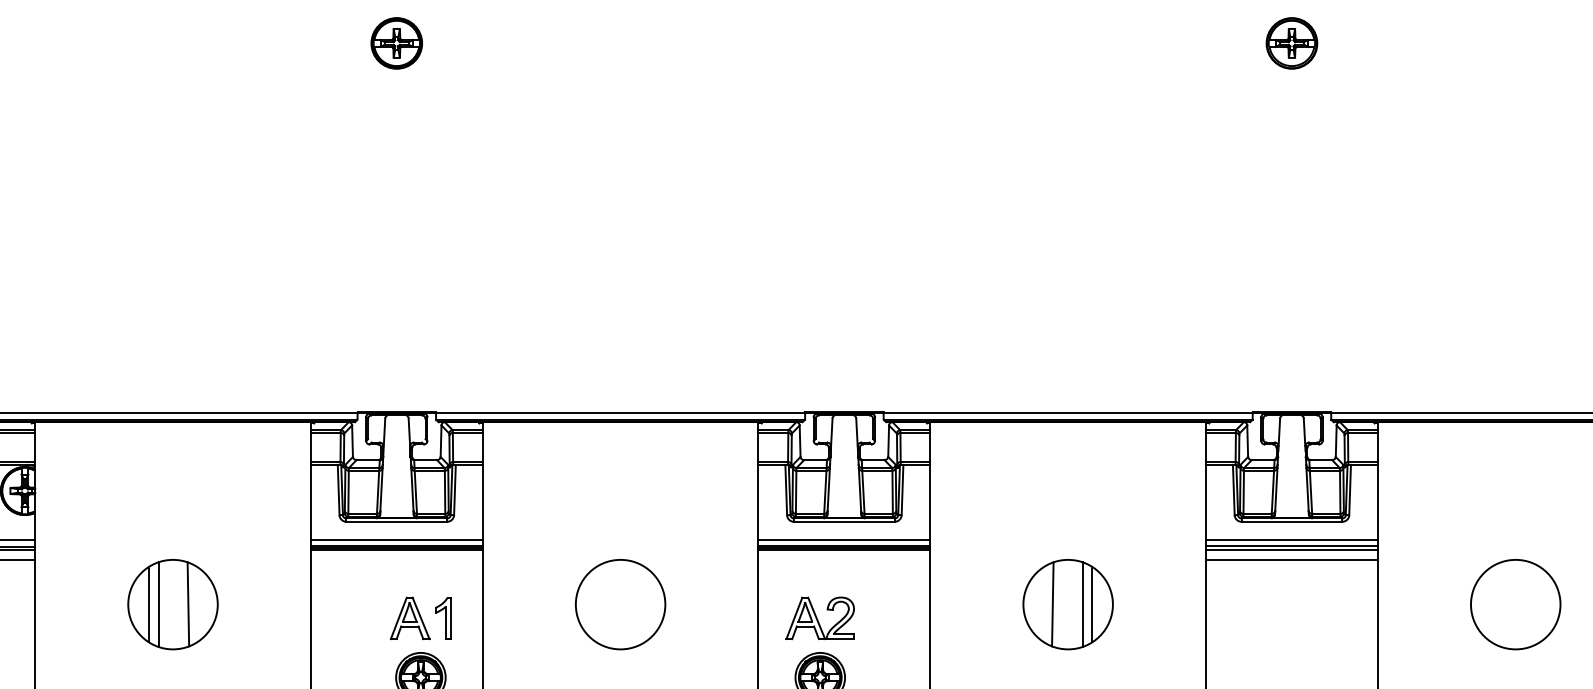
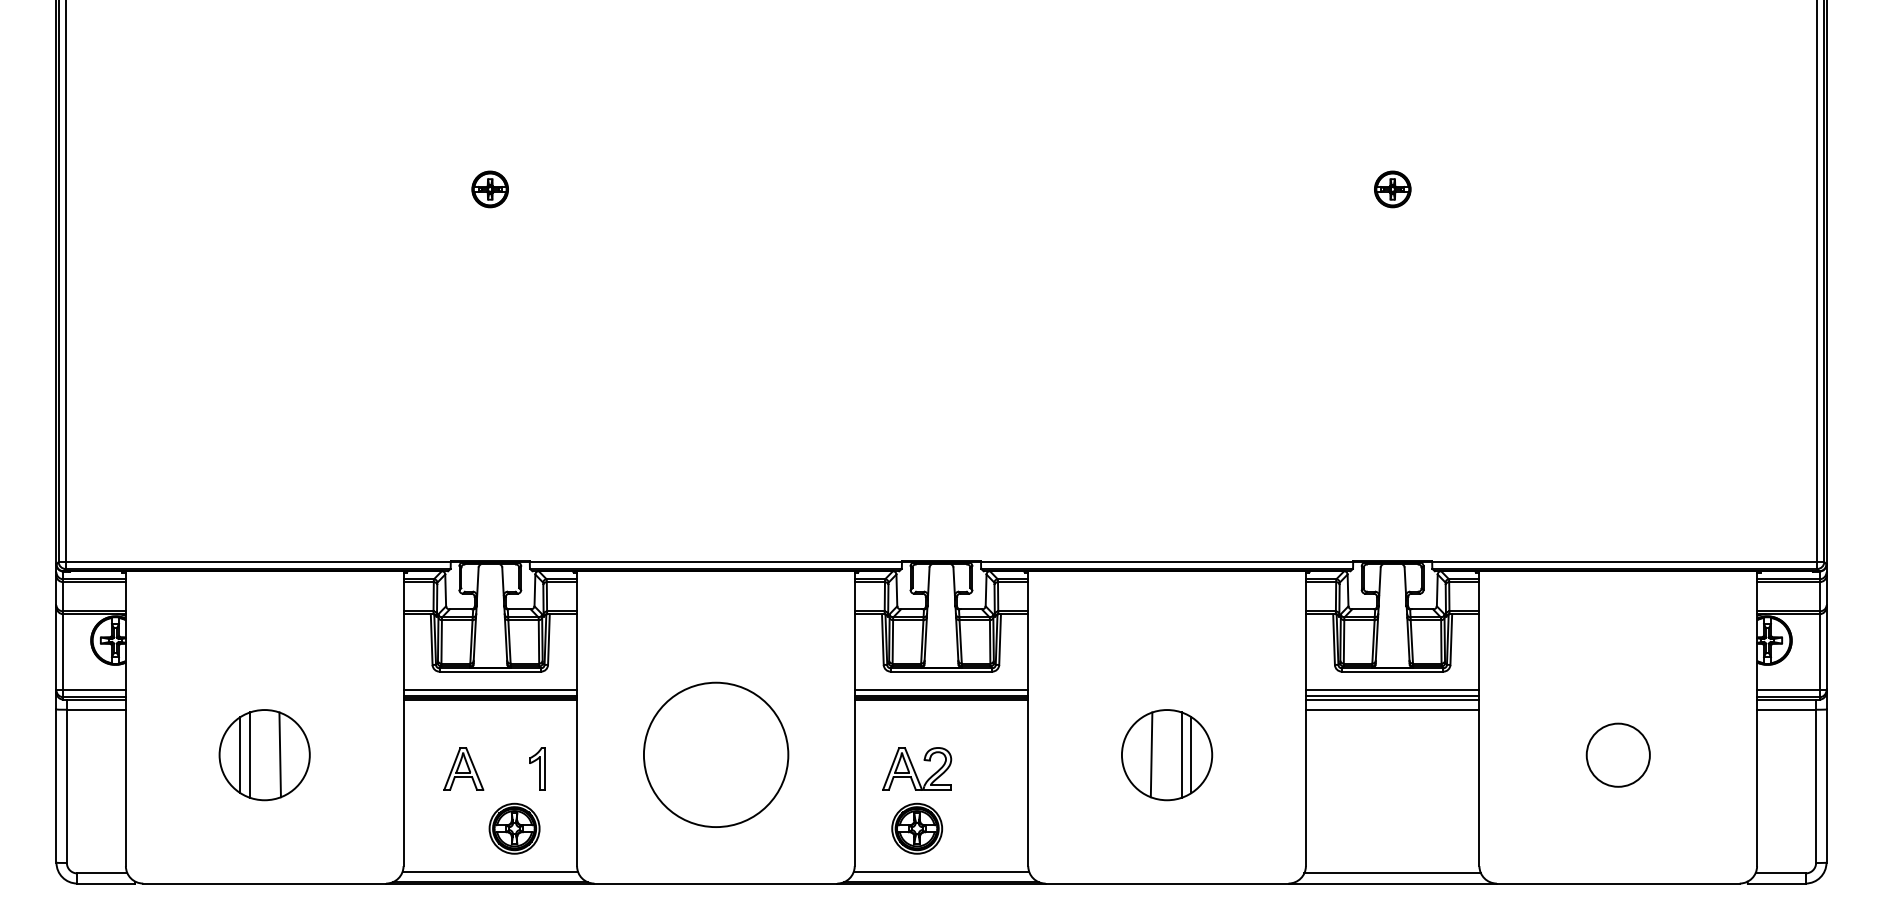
part: (396, 43) -> (489, 189), size x0.7
part: (1291, 43) -> (1392, 189), size x0.7
circle: (620, 604) -> (715, 755), size x1.6
circle: (1515, 604) -> (1618, 755), size x0.7
part: (409, 617) -> (463, 768), moved

